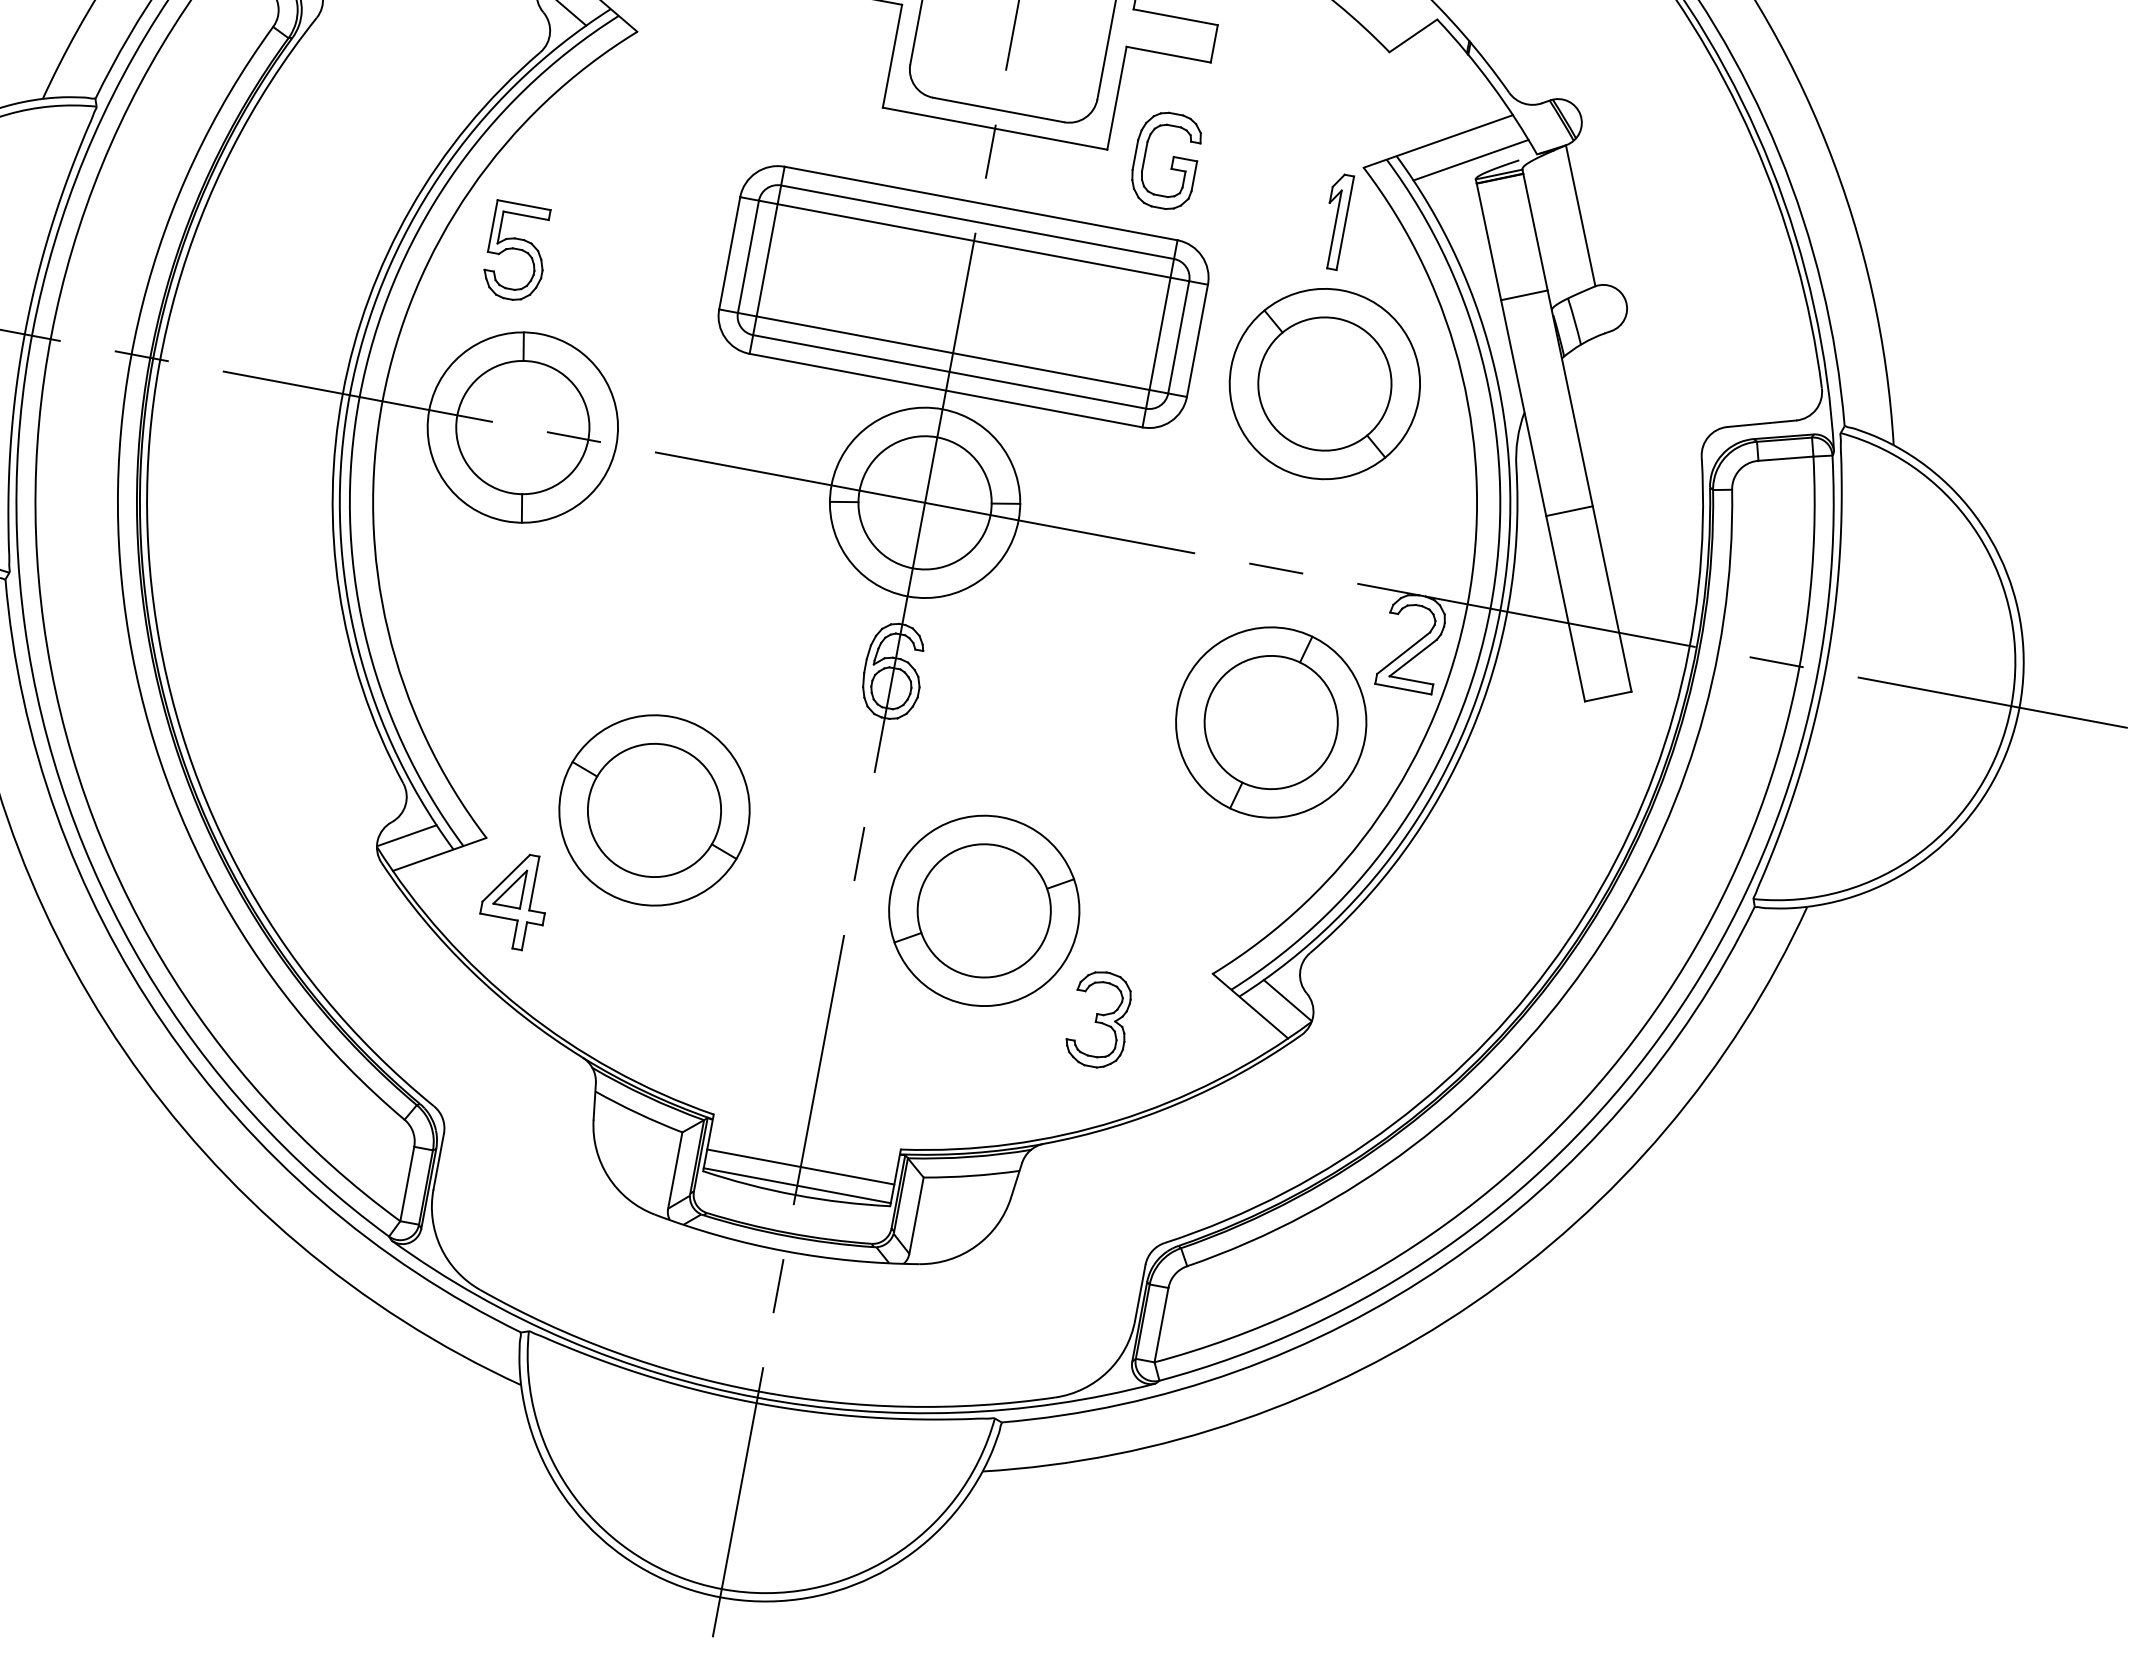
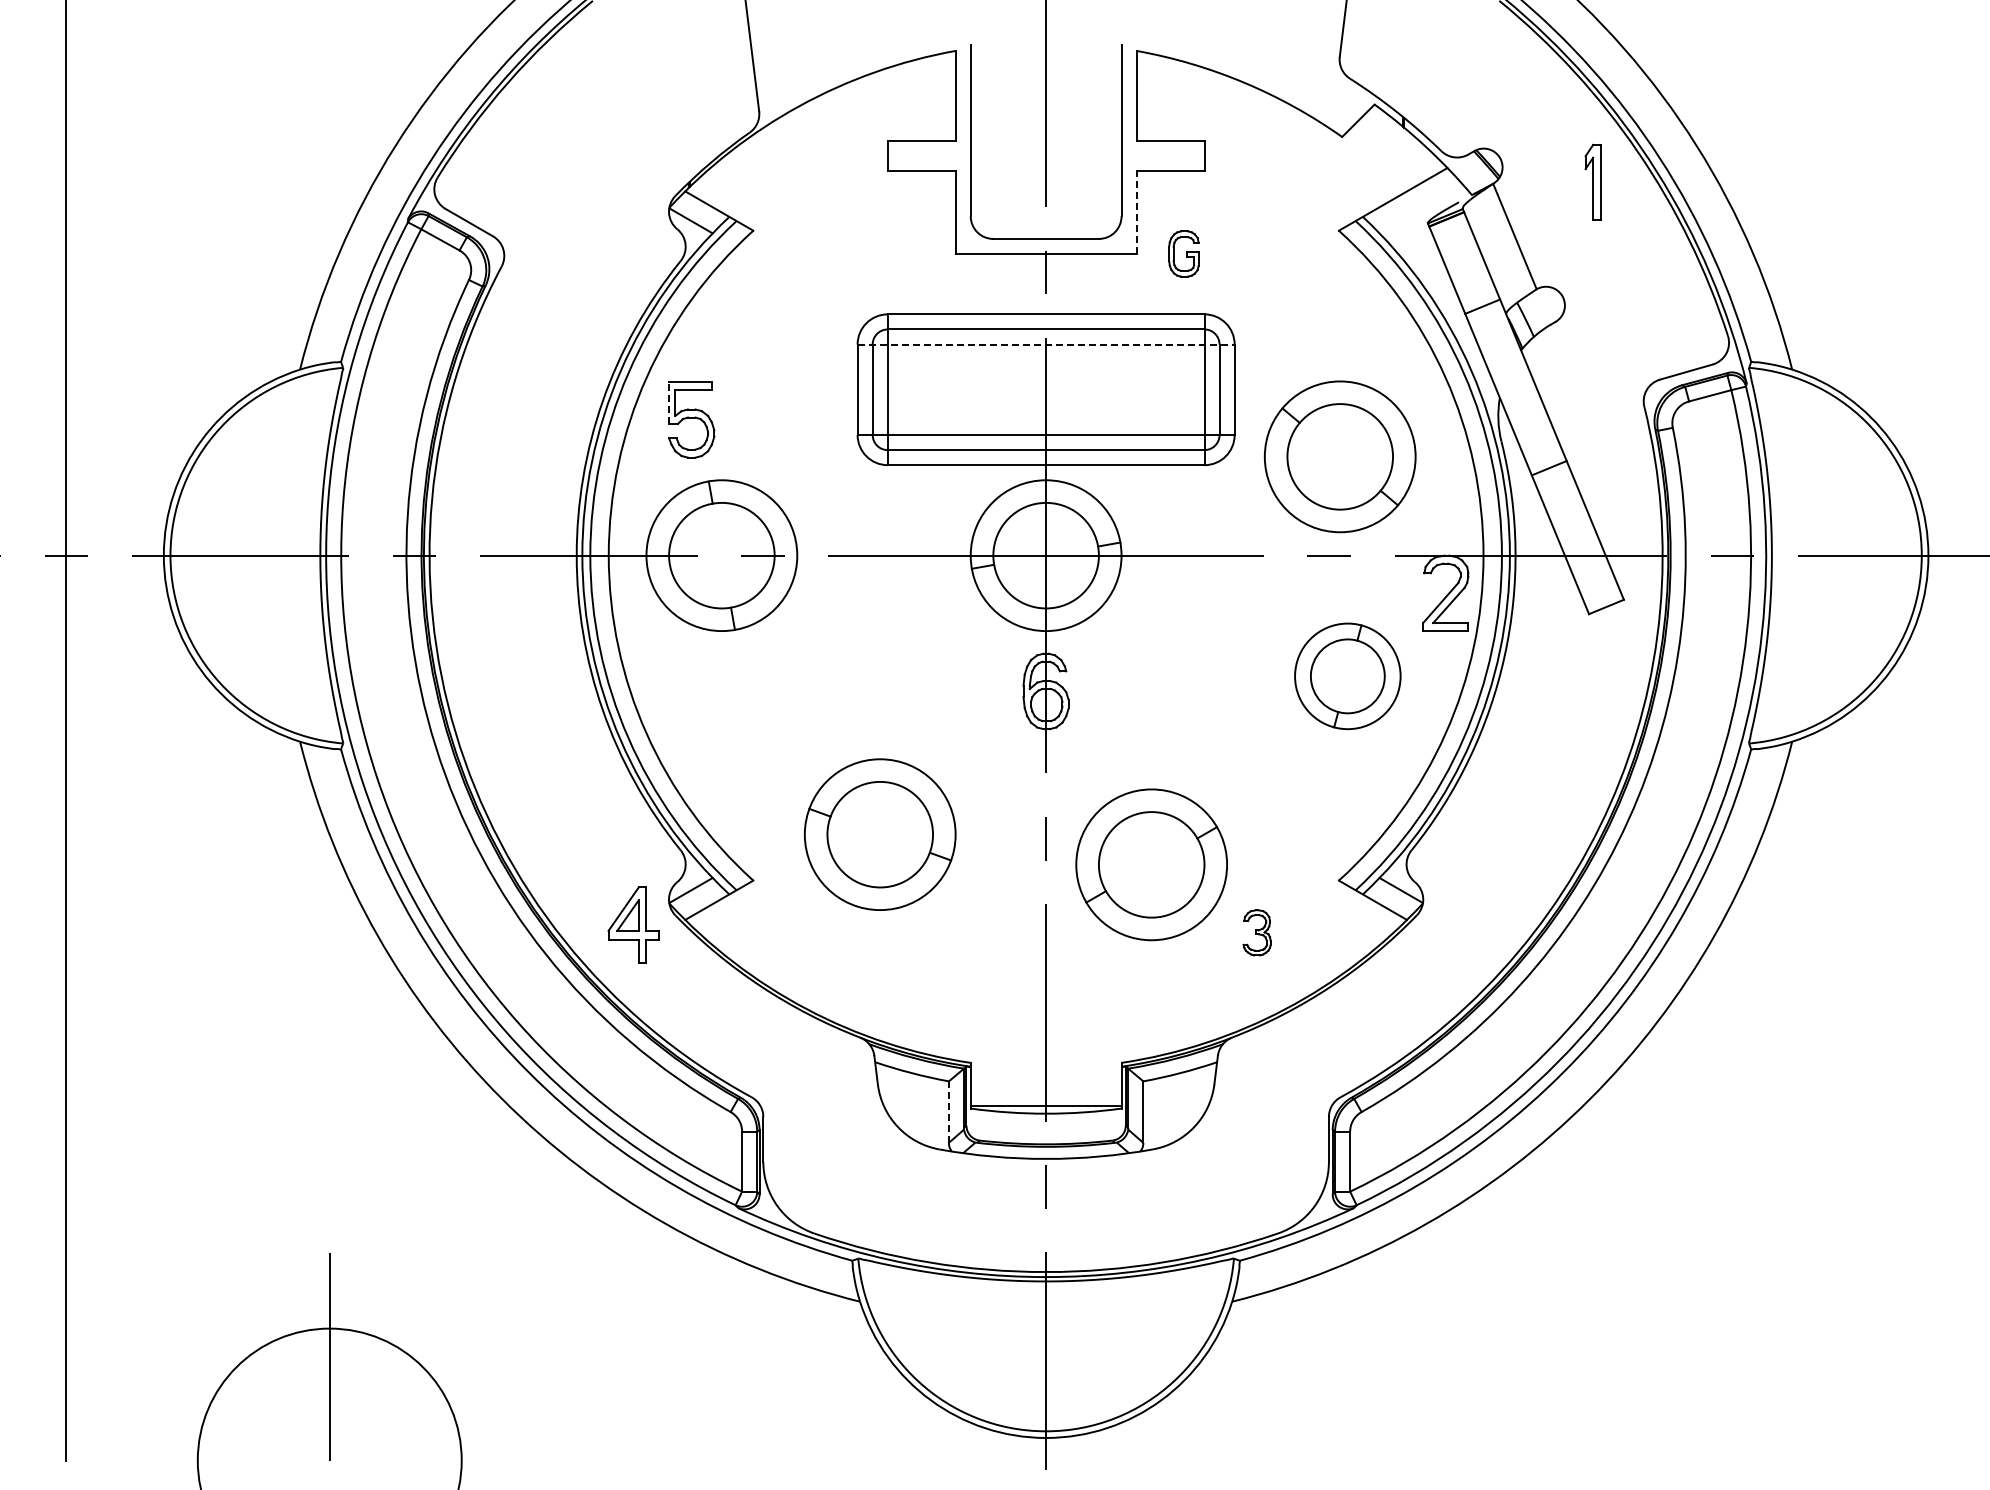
line: (1116, 98) -> (1136, 212), solid -> dashed
part: (1165, 159) -> (1183, 253), size x0.6
line: (1471, 160) -> (1421, 209), removed
part: (1335, 221) -> (1592, 182), moved
line: (493, 226) -> (669, 403), solid -> dashed
line: (974, 240) -> (1046, 344), solid -> dashed
part: (1324, 383) -> (1339, 456), moved
part: (1270, 722) -> (1347, 676), size x0.7
part: (514, 899) -> (633, 924), moved
part: (1098, 1019) -> (1256, 932), size x0.6
line: (799, 1167) -> (1045, 1091), removed
line: (674, 1170) -> (948, 1112), solid -> dashed

